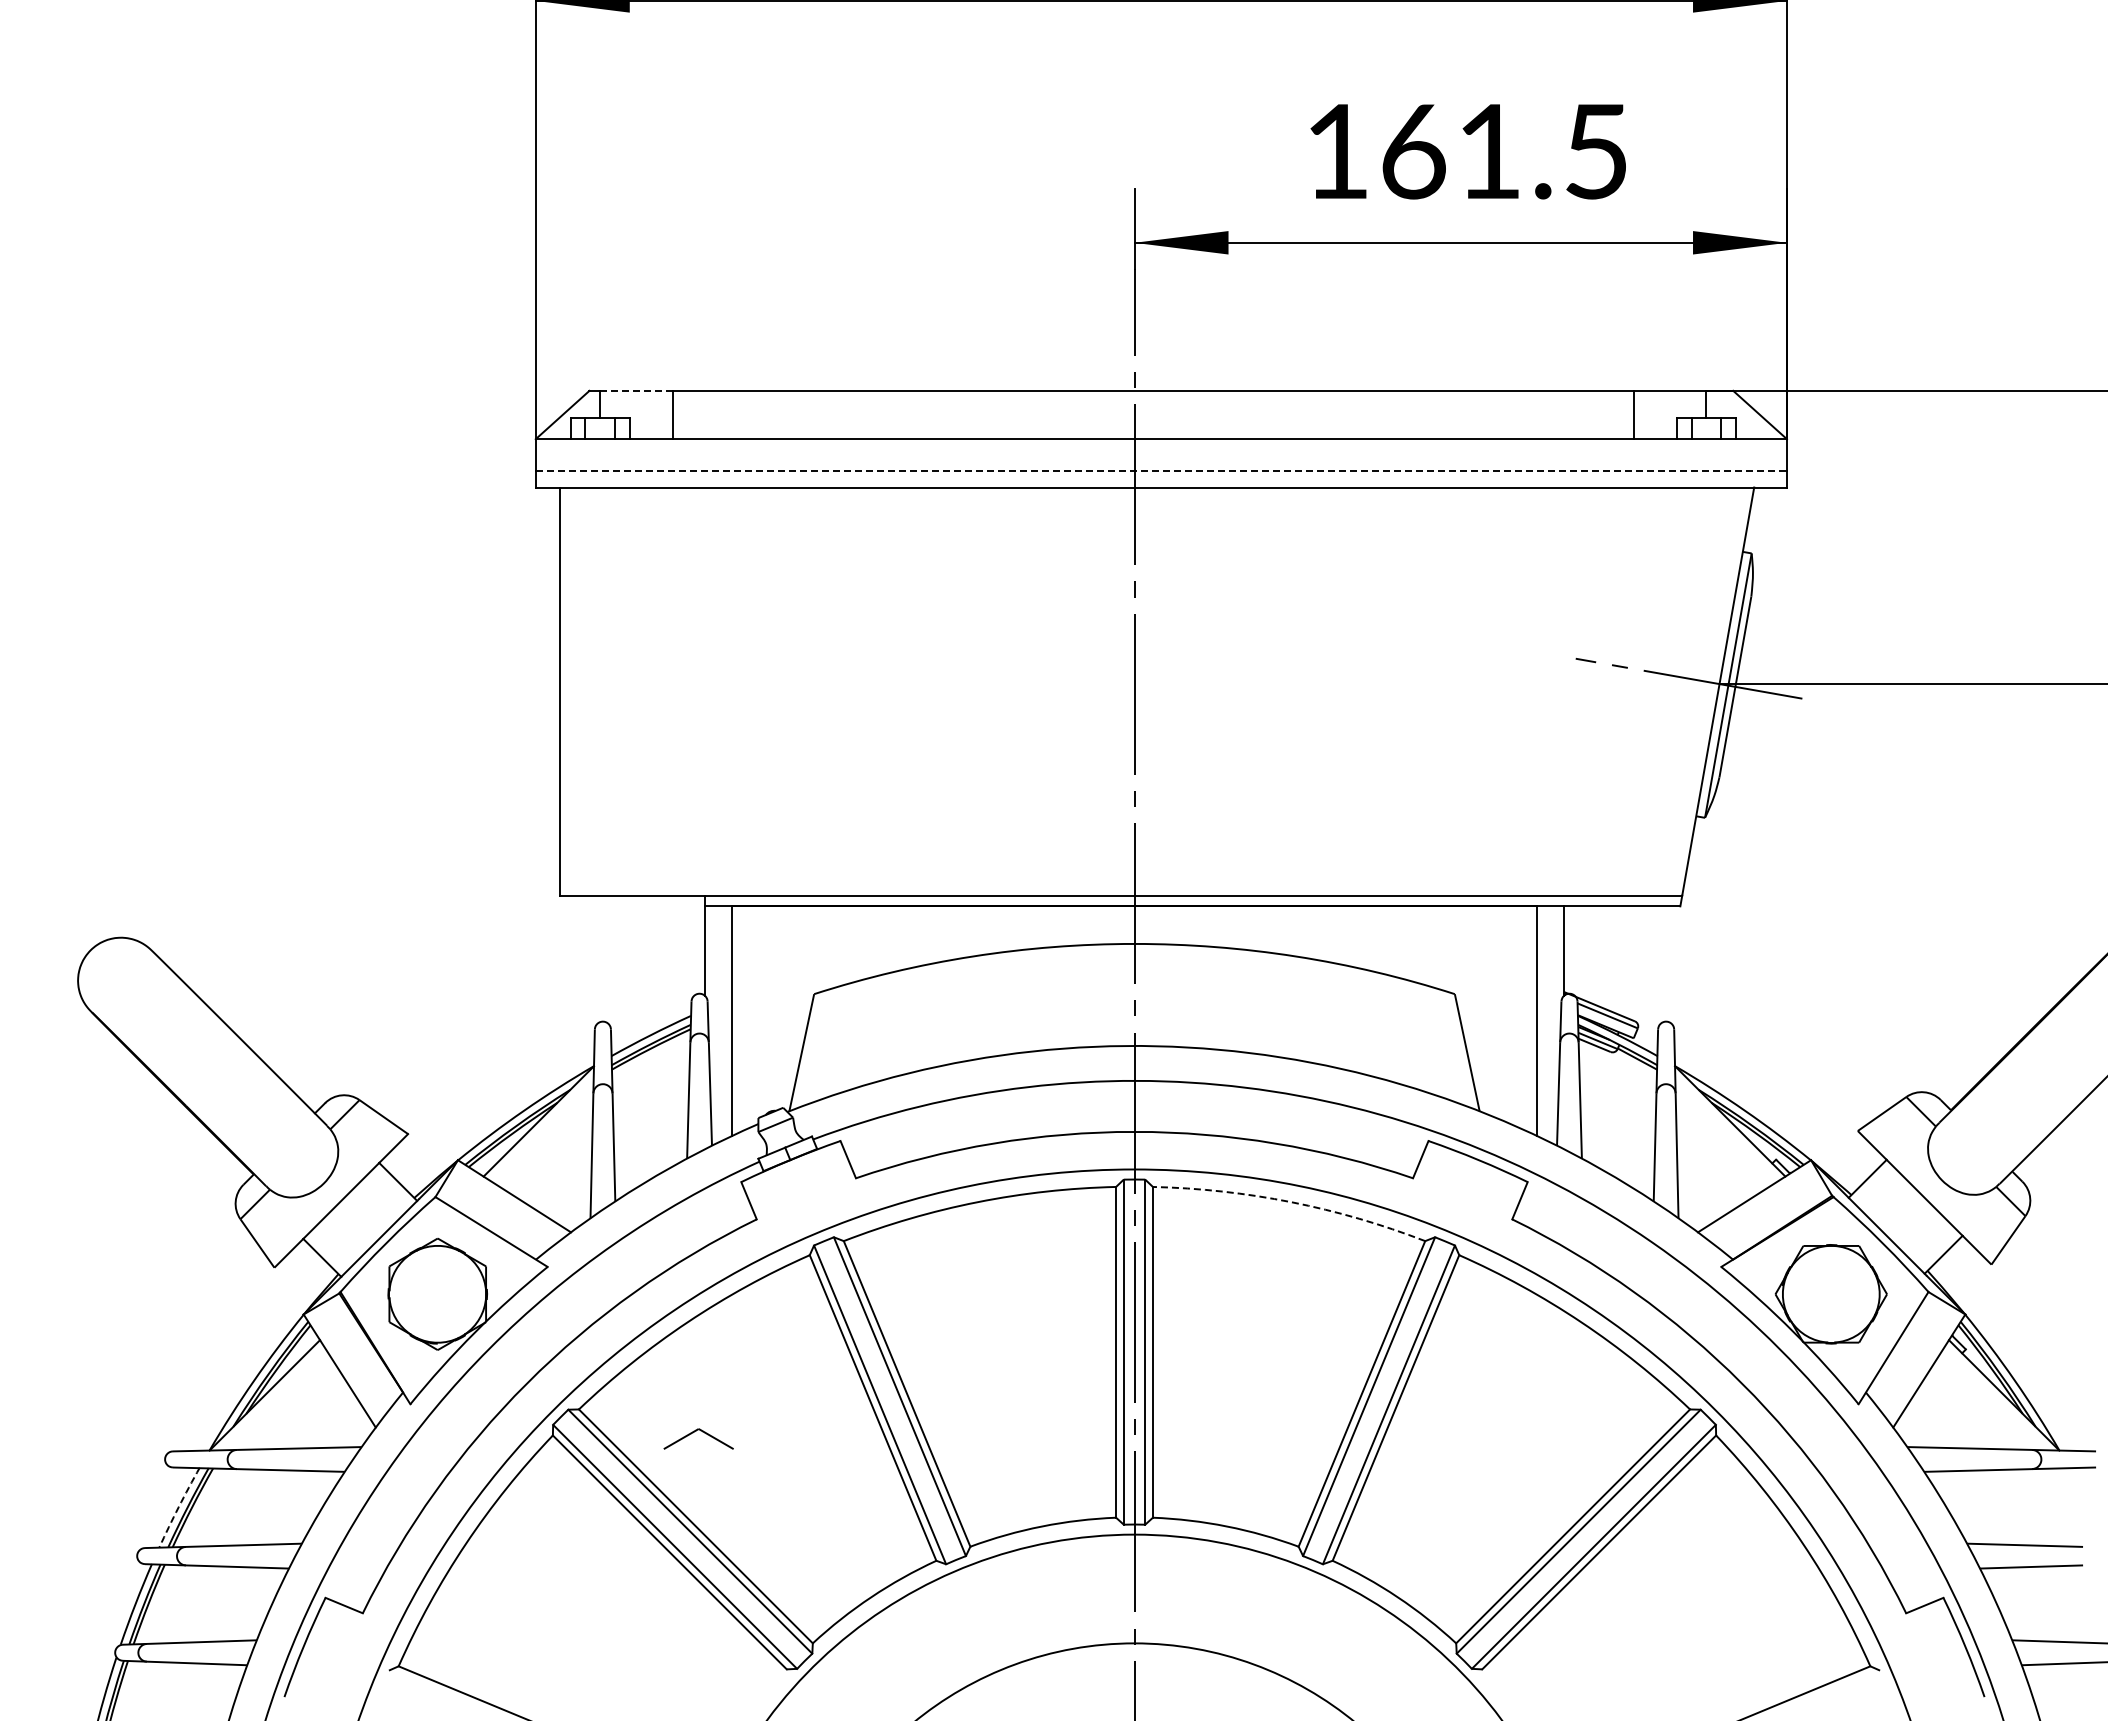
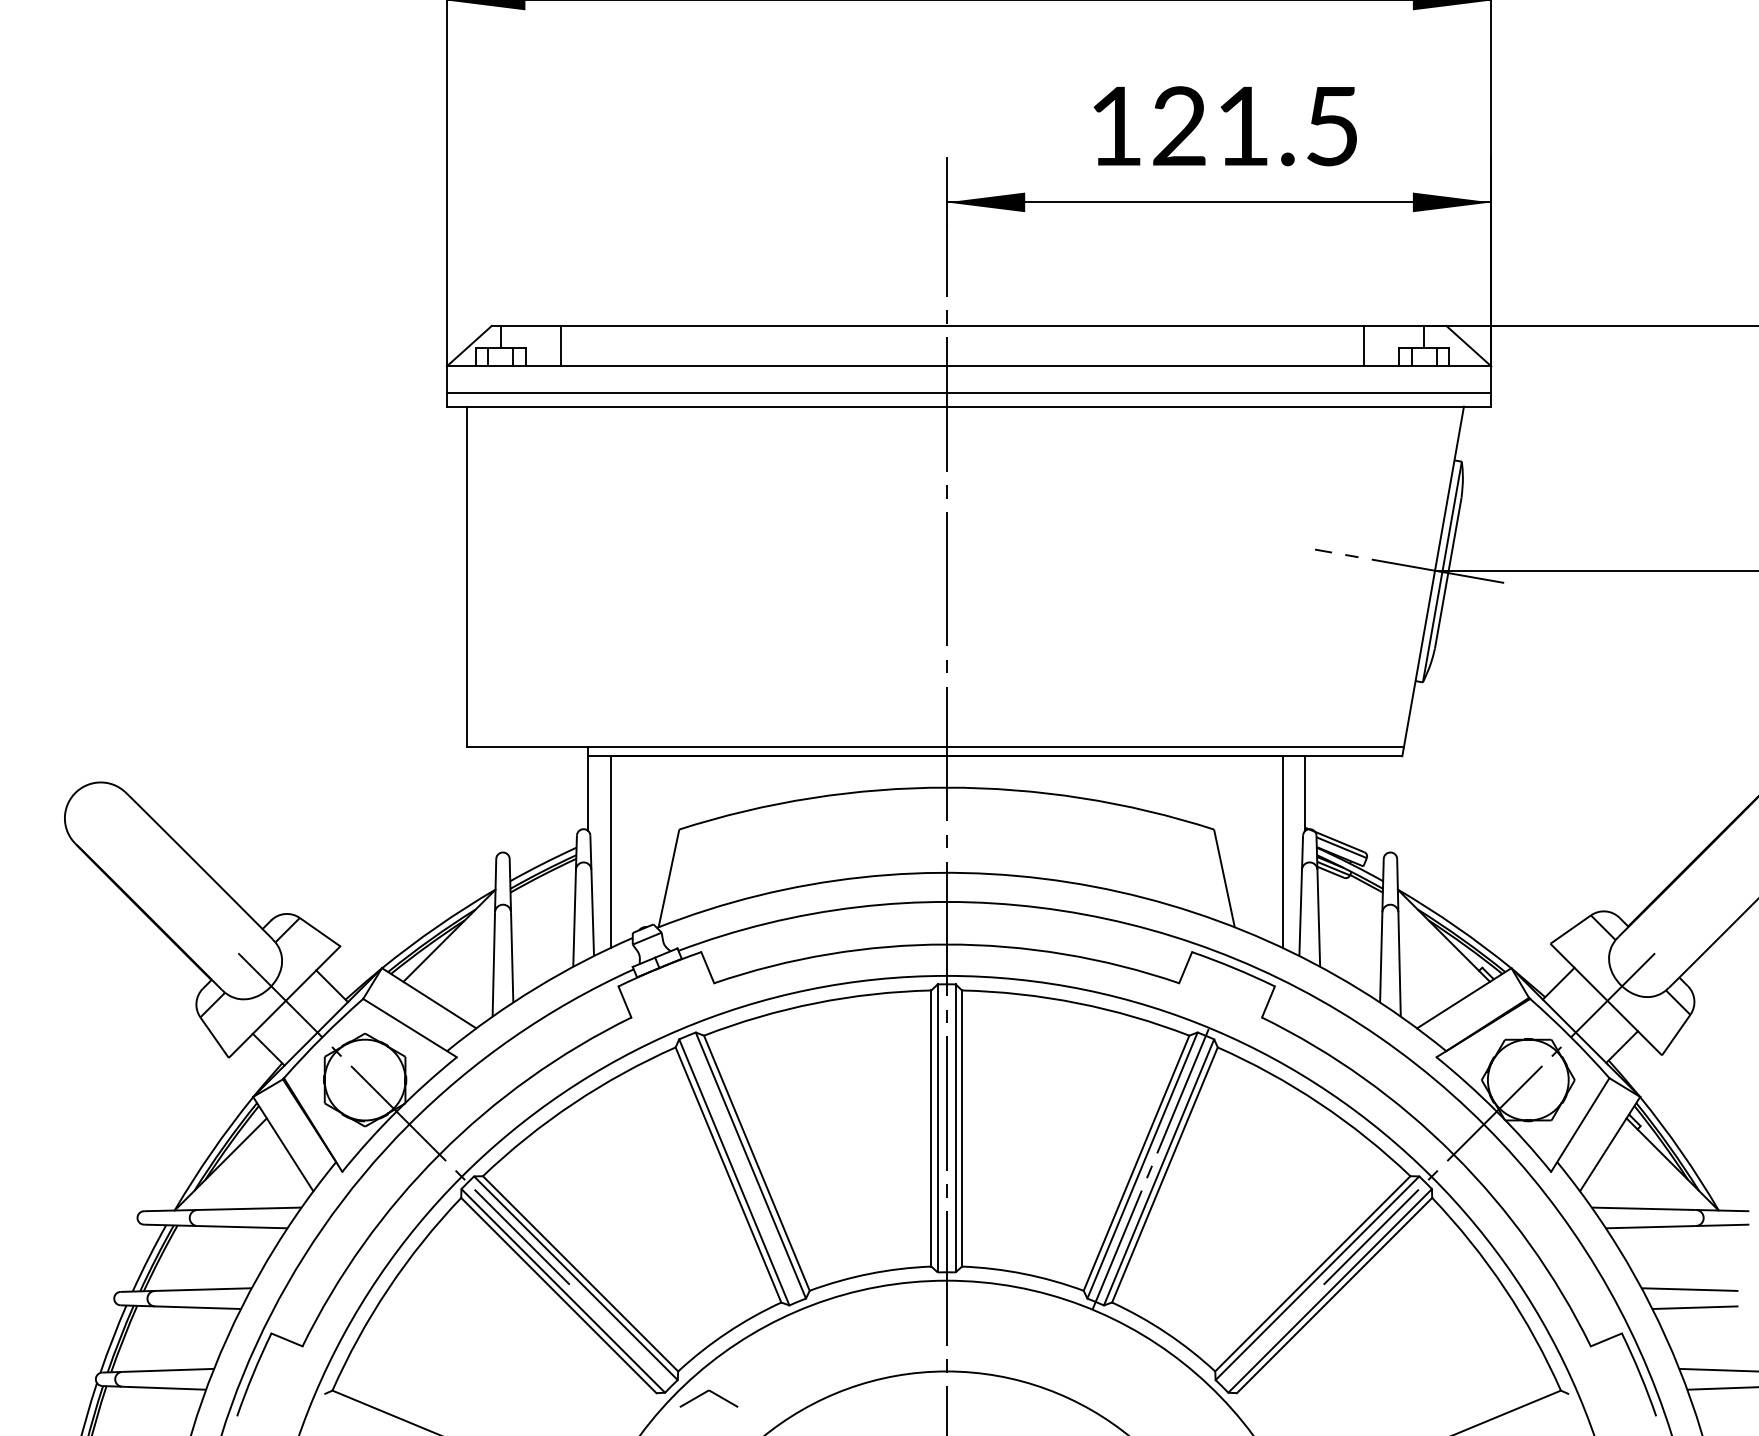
text: (1413, 151) -> (1179, 126), 161.5 -> 121.5
line: (635, 390) -> (530, 325), dashed -> solid
line: (1161, 471) -> (969, 393), dashed -> solid
arc: (1291, 1202) -> (1077, 1003), dashed -> solid
line: (483, 1340) -> (403, 1118), added
line: (1784, 1340) -> (1489, 1118), added
line: (1378, 1400) -> (1150, 1168), added
part: (693, 1433) -> (704, 1394), moved
arc: (178, 1507) -> (148, 1258), dashed -> solid

